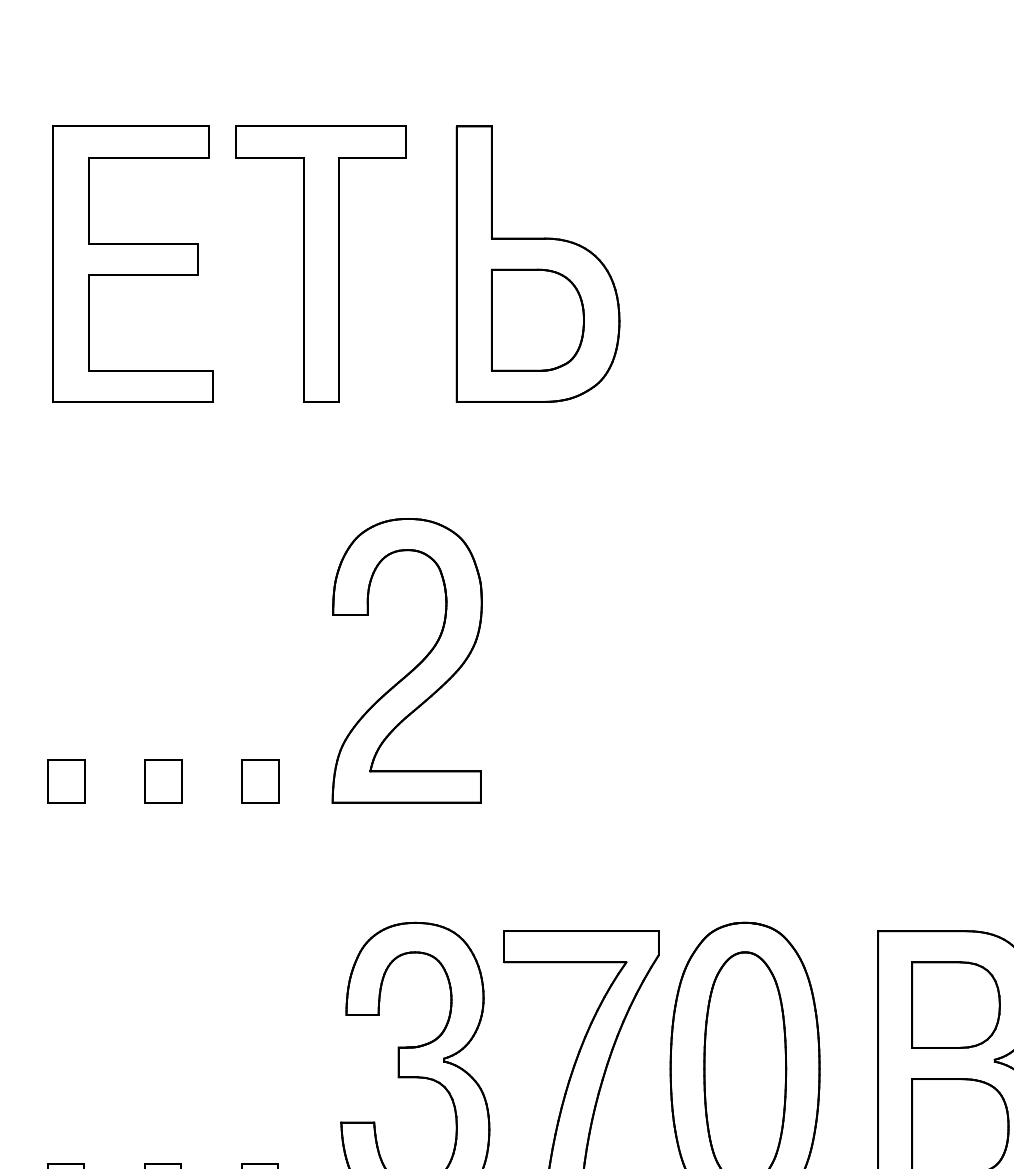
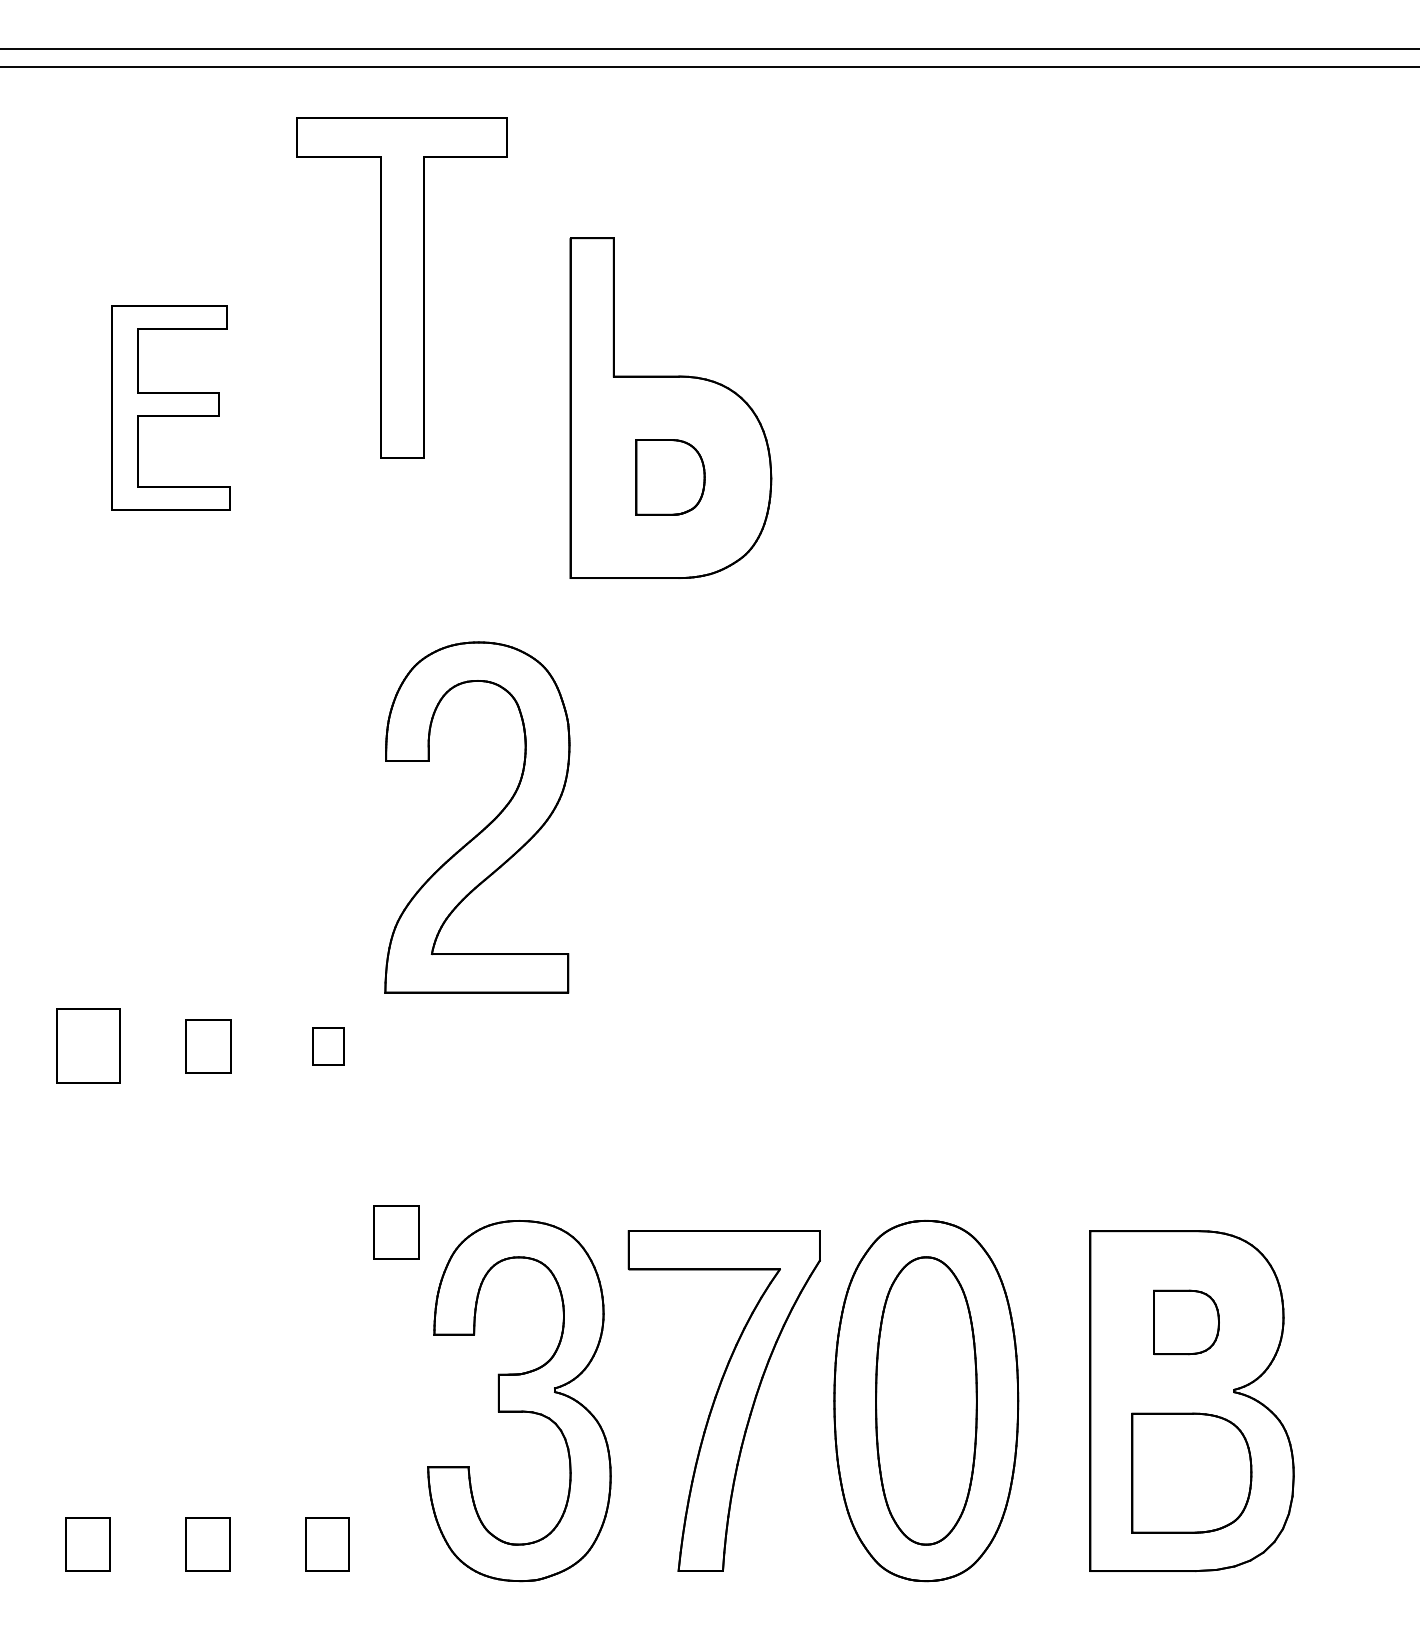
part: (132, 263) -> (170, 407), size x0.6
part: (320, 263) -> (401, 287), moved
part: (537, 320) -> (670, 477), size x0.6
part: (414, 667) -> (486, 825), moved
part: (66, 781) -> (88, 1046), size x1.4
part: (260, 781) -> (328, 1046), size x0.7
part: (315, 932) -> (396, 1232), added
part: (955, 1005) -> (1186, 1322), size x0.6

